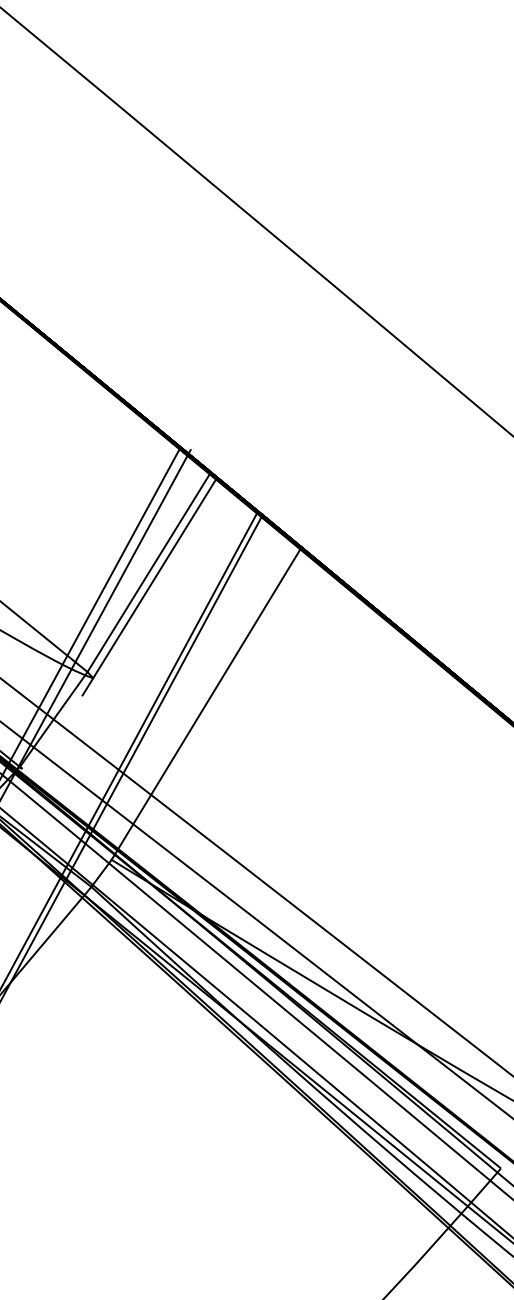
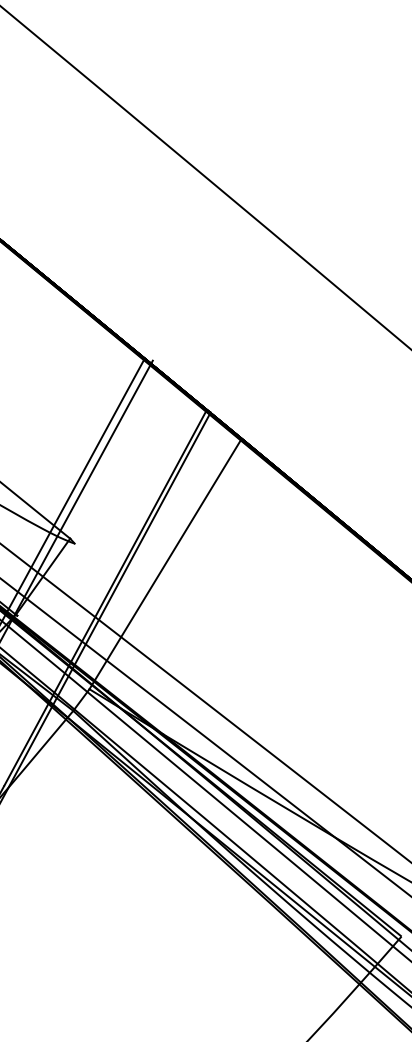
line: (148, 572) -> (119, 458), removed
line: (149, 586) -> (119, 470), removed

